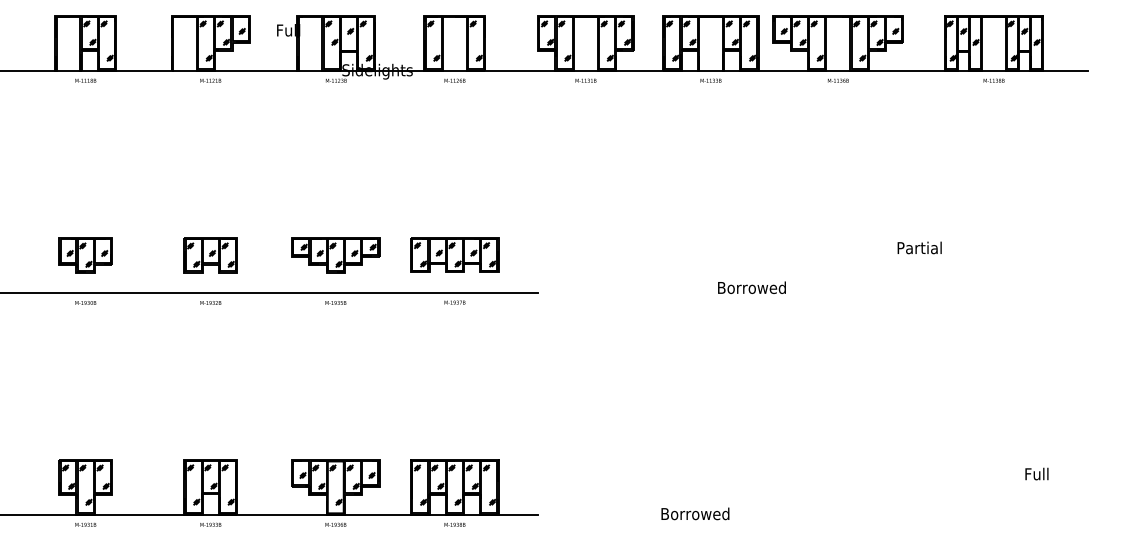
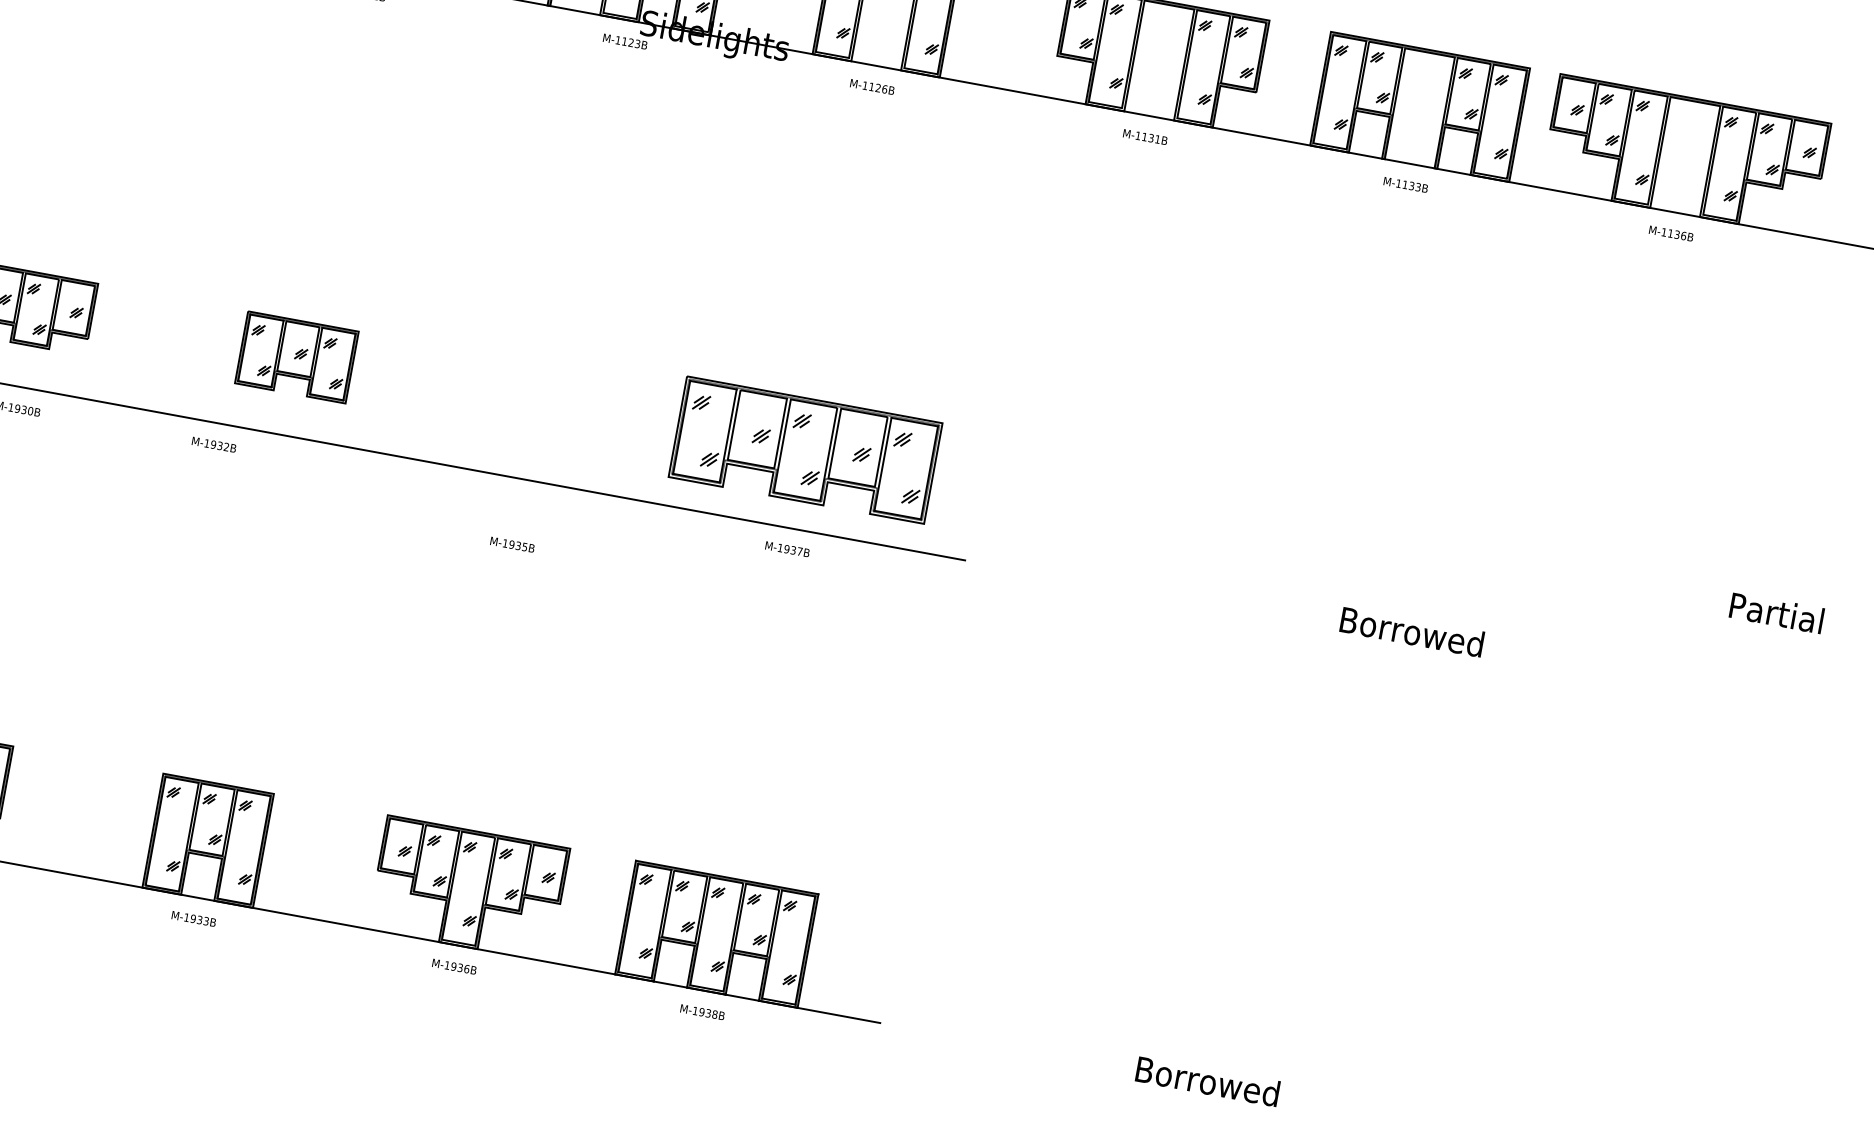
part: (454, 254) -> (805, 448), size x1.4
part: (335, 255) -> (556, 405), removed
text: (210, 302) -> (213, 443), moved
text: (335, 302) -> (511, 543), moved

